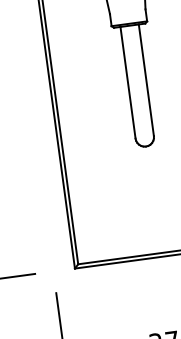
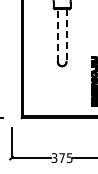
line: (127, 82) -> (57, 35), solid -> dashed
line: (146, 82) -> (66, 36), solid -> dashed

